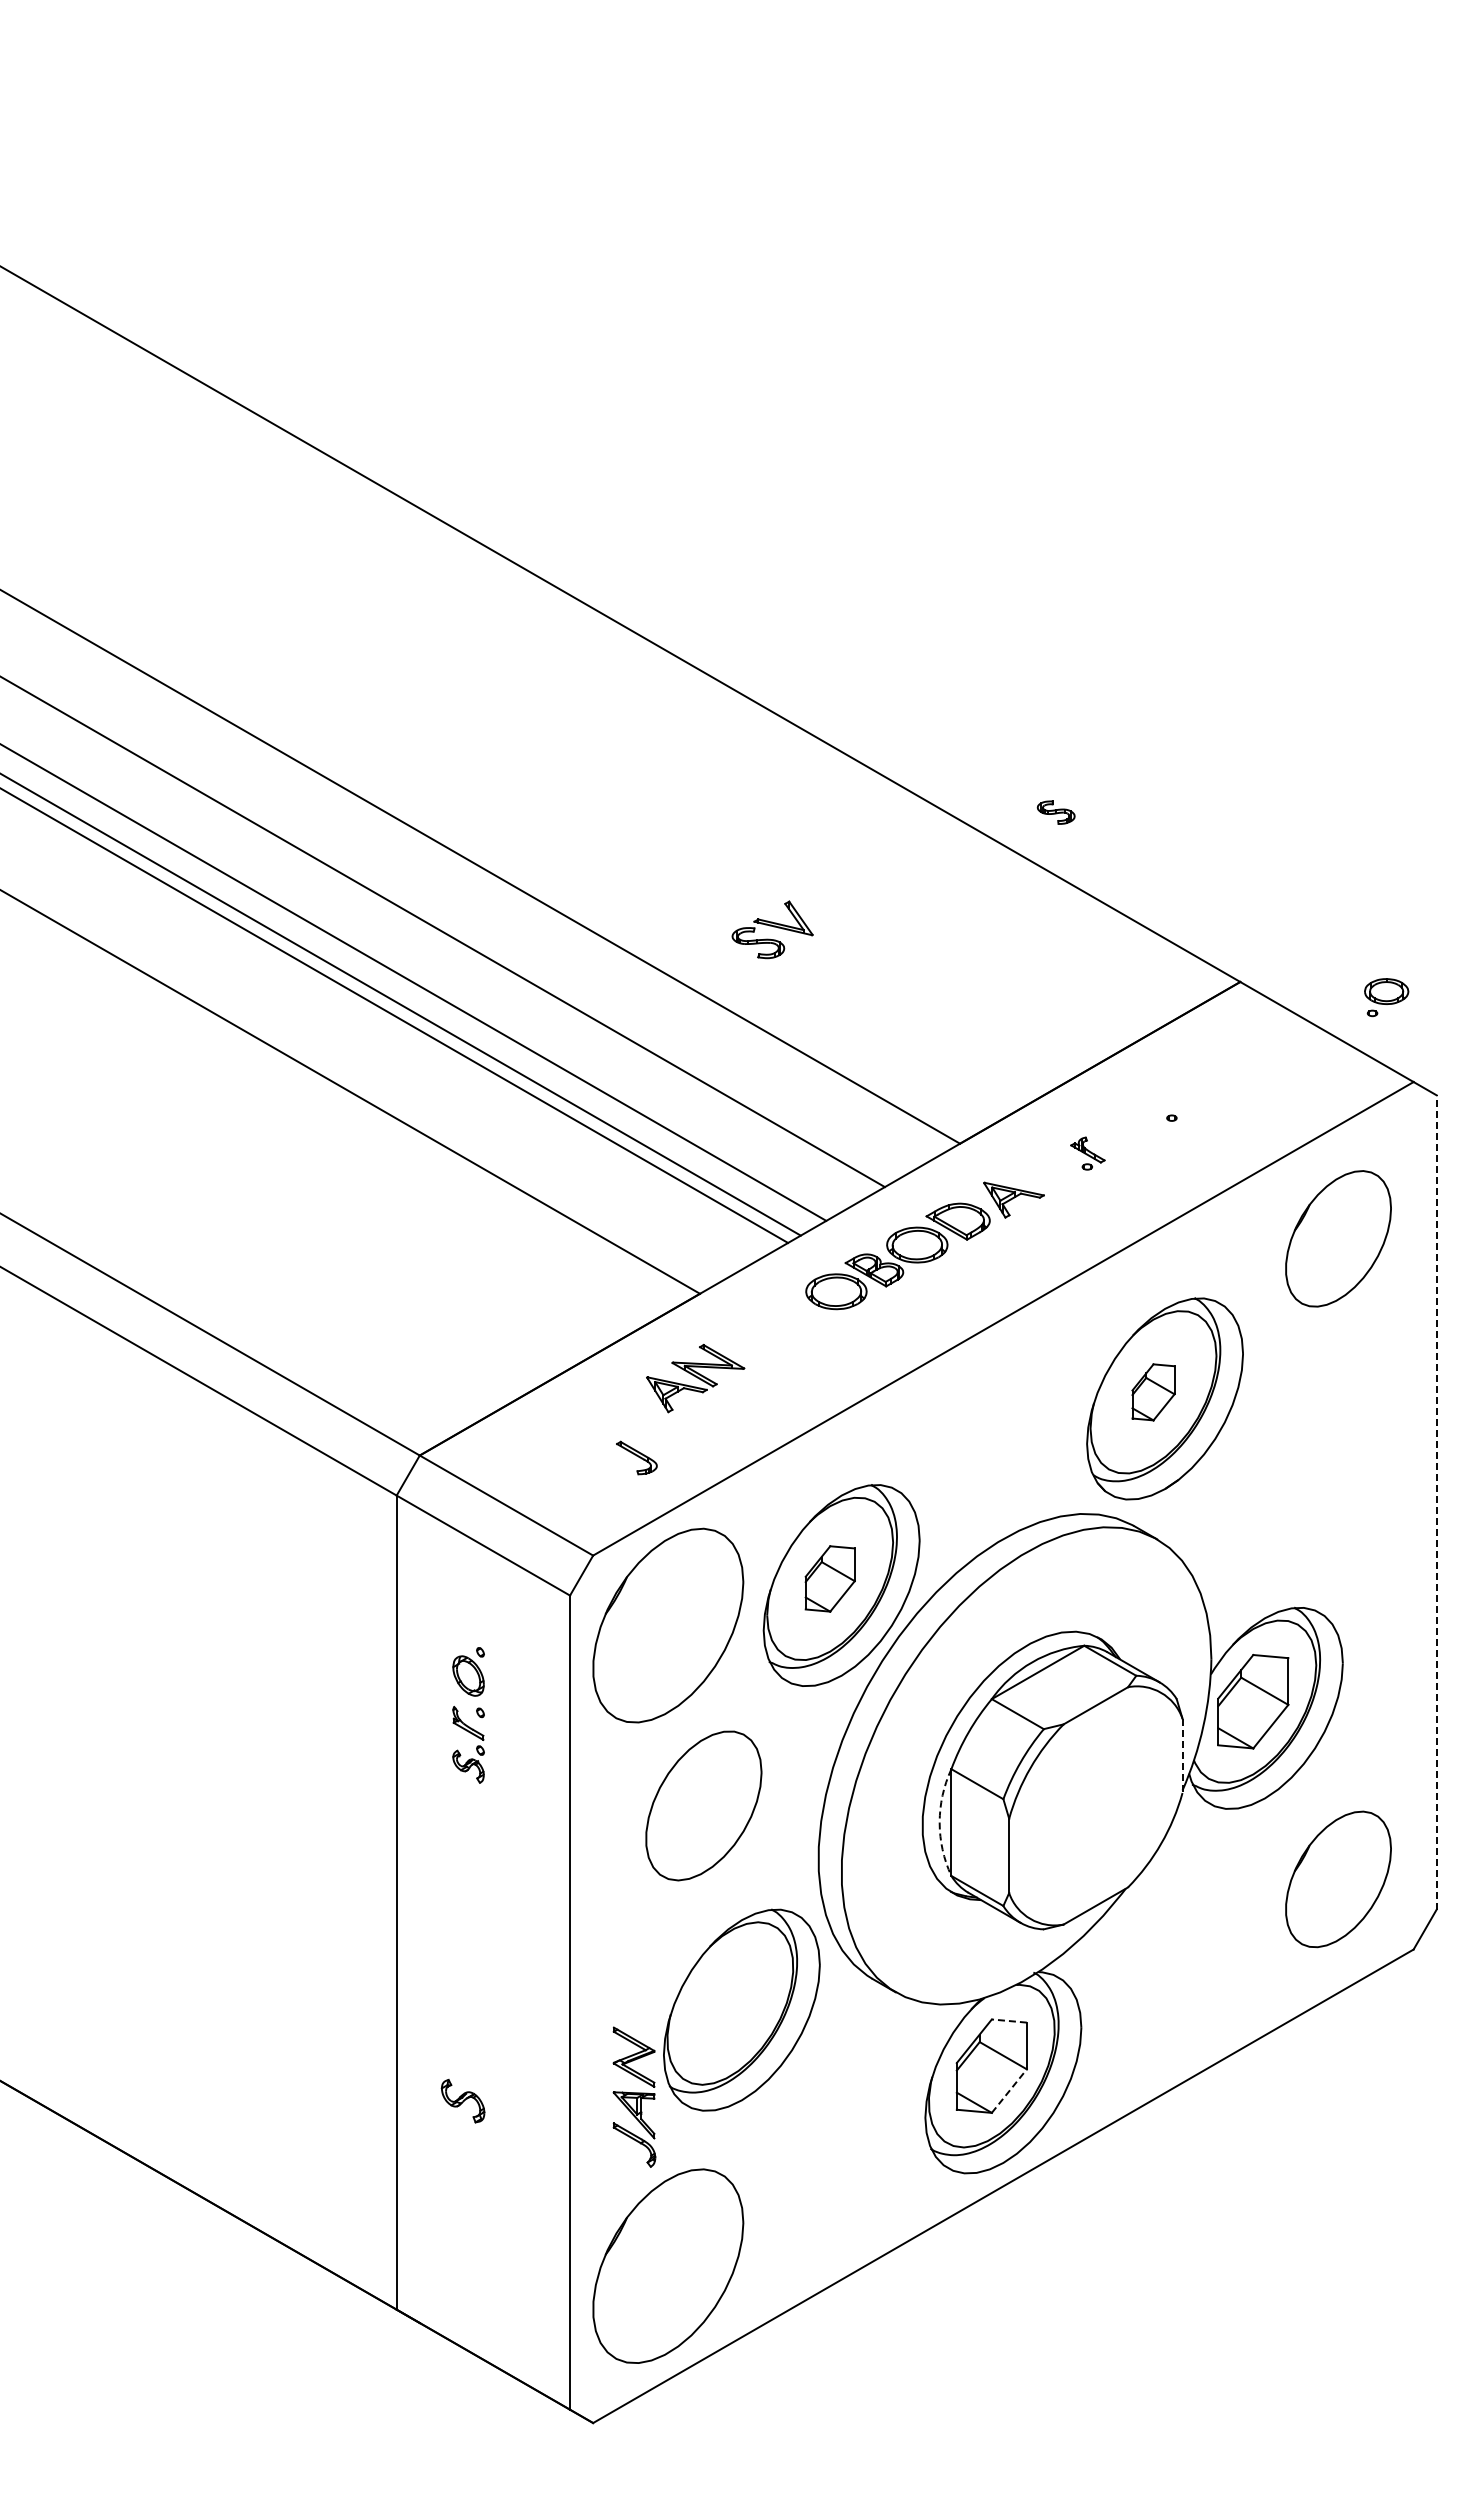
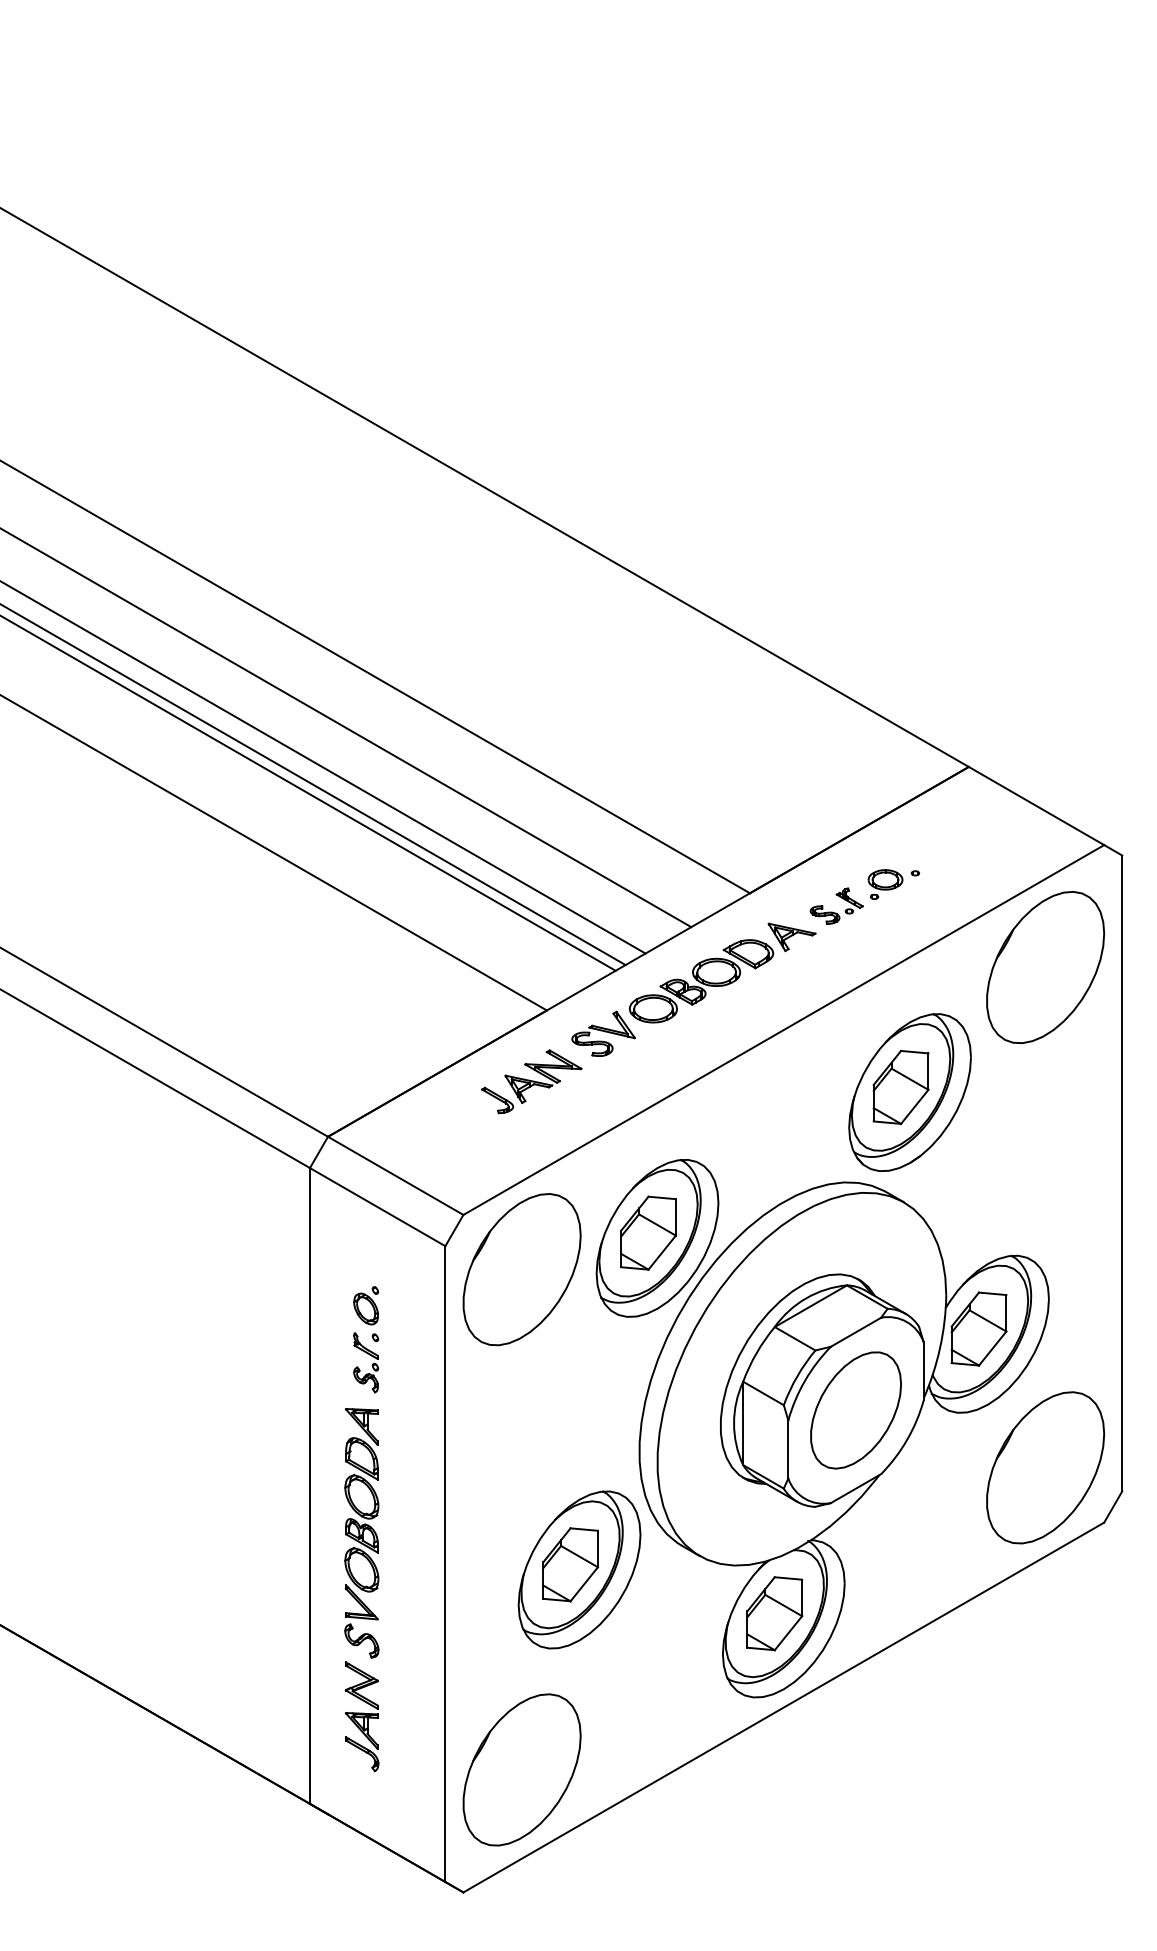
part: (1055, 812) -> (824, 914), moved
part: (772, 929) -> (603, 1033), moved
part: (1386, 997) -> (885, 884), moved
part: (1338, 1238) -> (1045, 967), size x1.43
part: (1153, 1392) -> (901, 1087), size x1.67
part: (636, 1457) -> (497, 1100), moved
line: (1436, 1501) -> (1122, 1172), dashed -> solid
part: (830, 1578) -> (648, 1232), size x1.43
line: (1182, 1756) -> (923, 1371), dashed -> solid
part: (703, 1805) -> (855, 1410), moved
arc: (939, 1822) -> (733, 1423), dashed -> solid
part: (1338, 1879) -> (1045, 1467), size x1.43
part: (462, 1938) -> (361, 1513), added
part: (730, 2003) -> (570, 1564), added
line: (1009, 2021) -> (788, 1578), dashed -> solid
line: (1009, 2091) -> (788, 1633), dashed -> solid
part: (634, 2096) -> (362, 1716), moved

